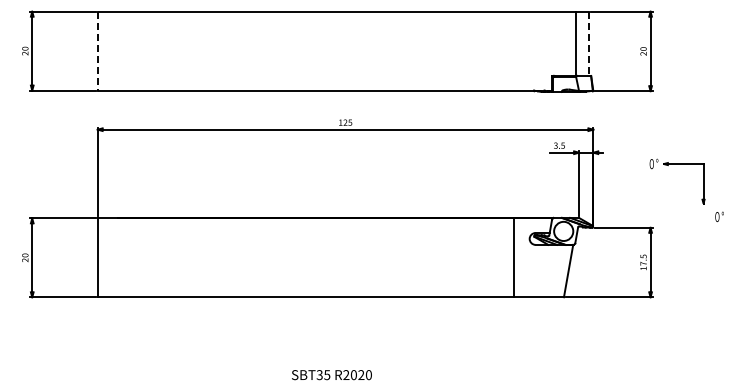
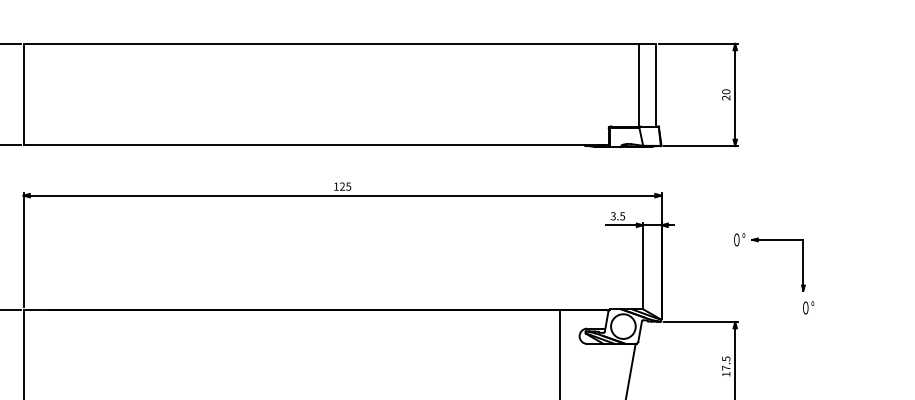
line: (589, 44) -> (656, 85), dashed -> solid
line: (97, 51) -> (23, 94), dashed -> solid
text: (719, 216) -> (808, 307), moved

